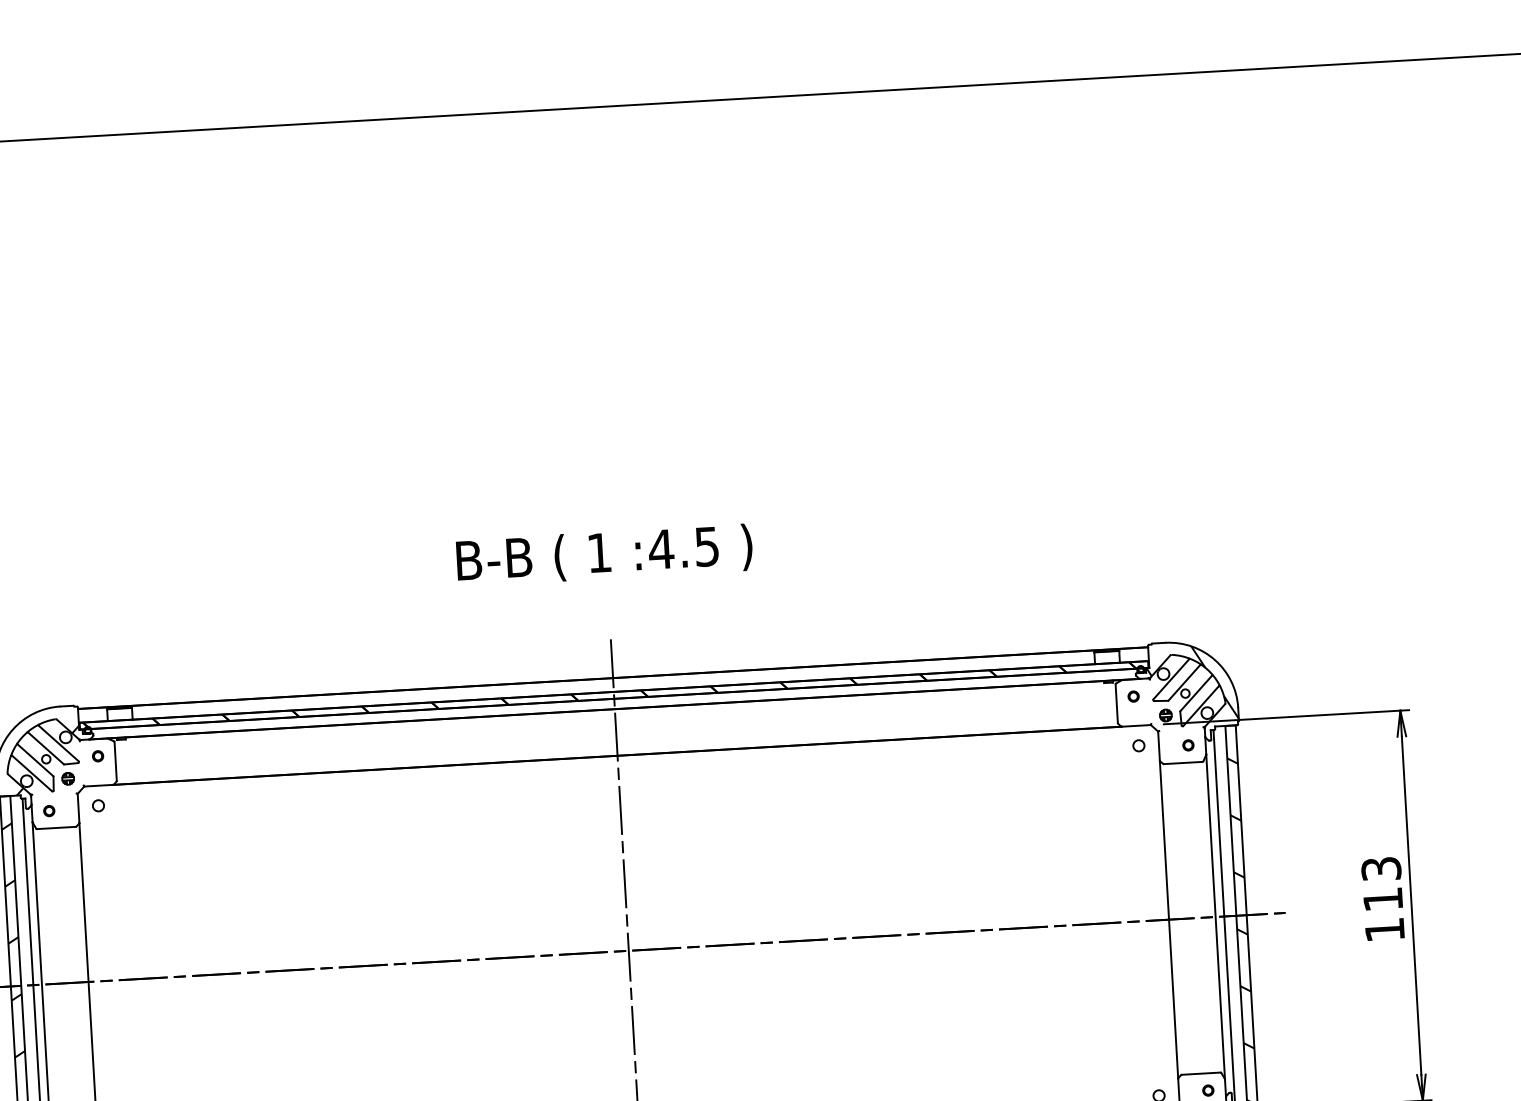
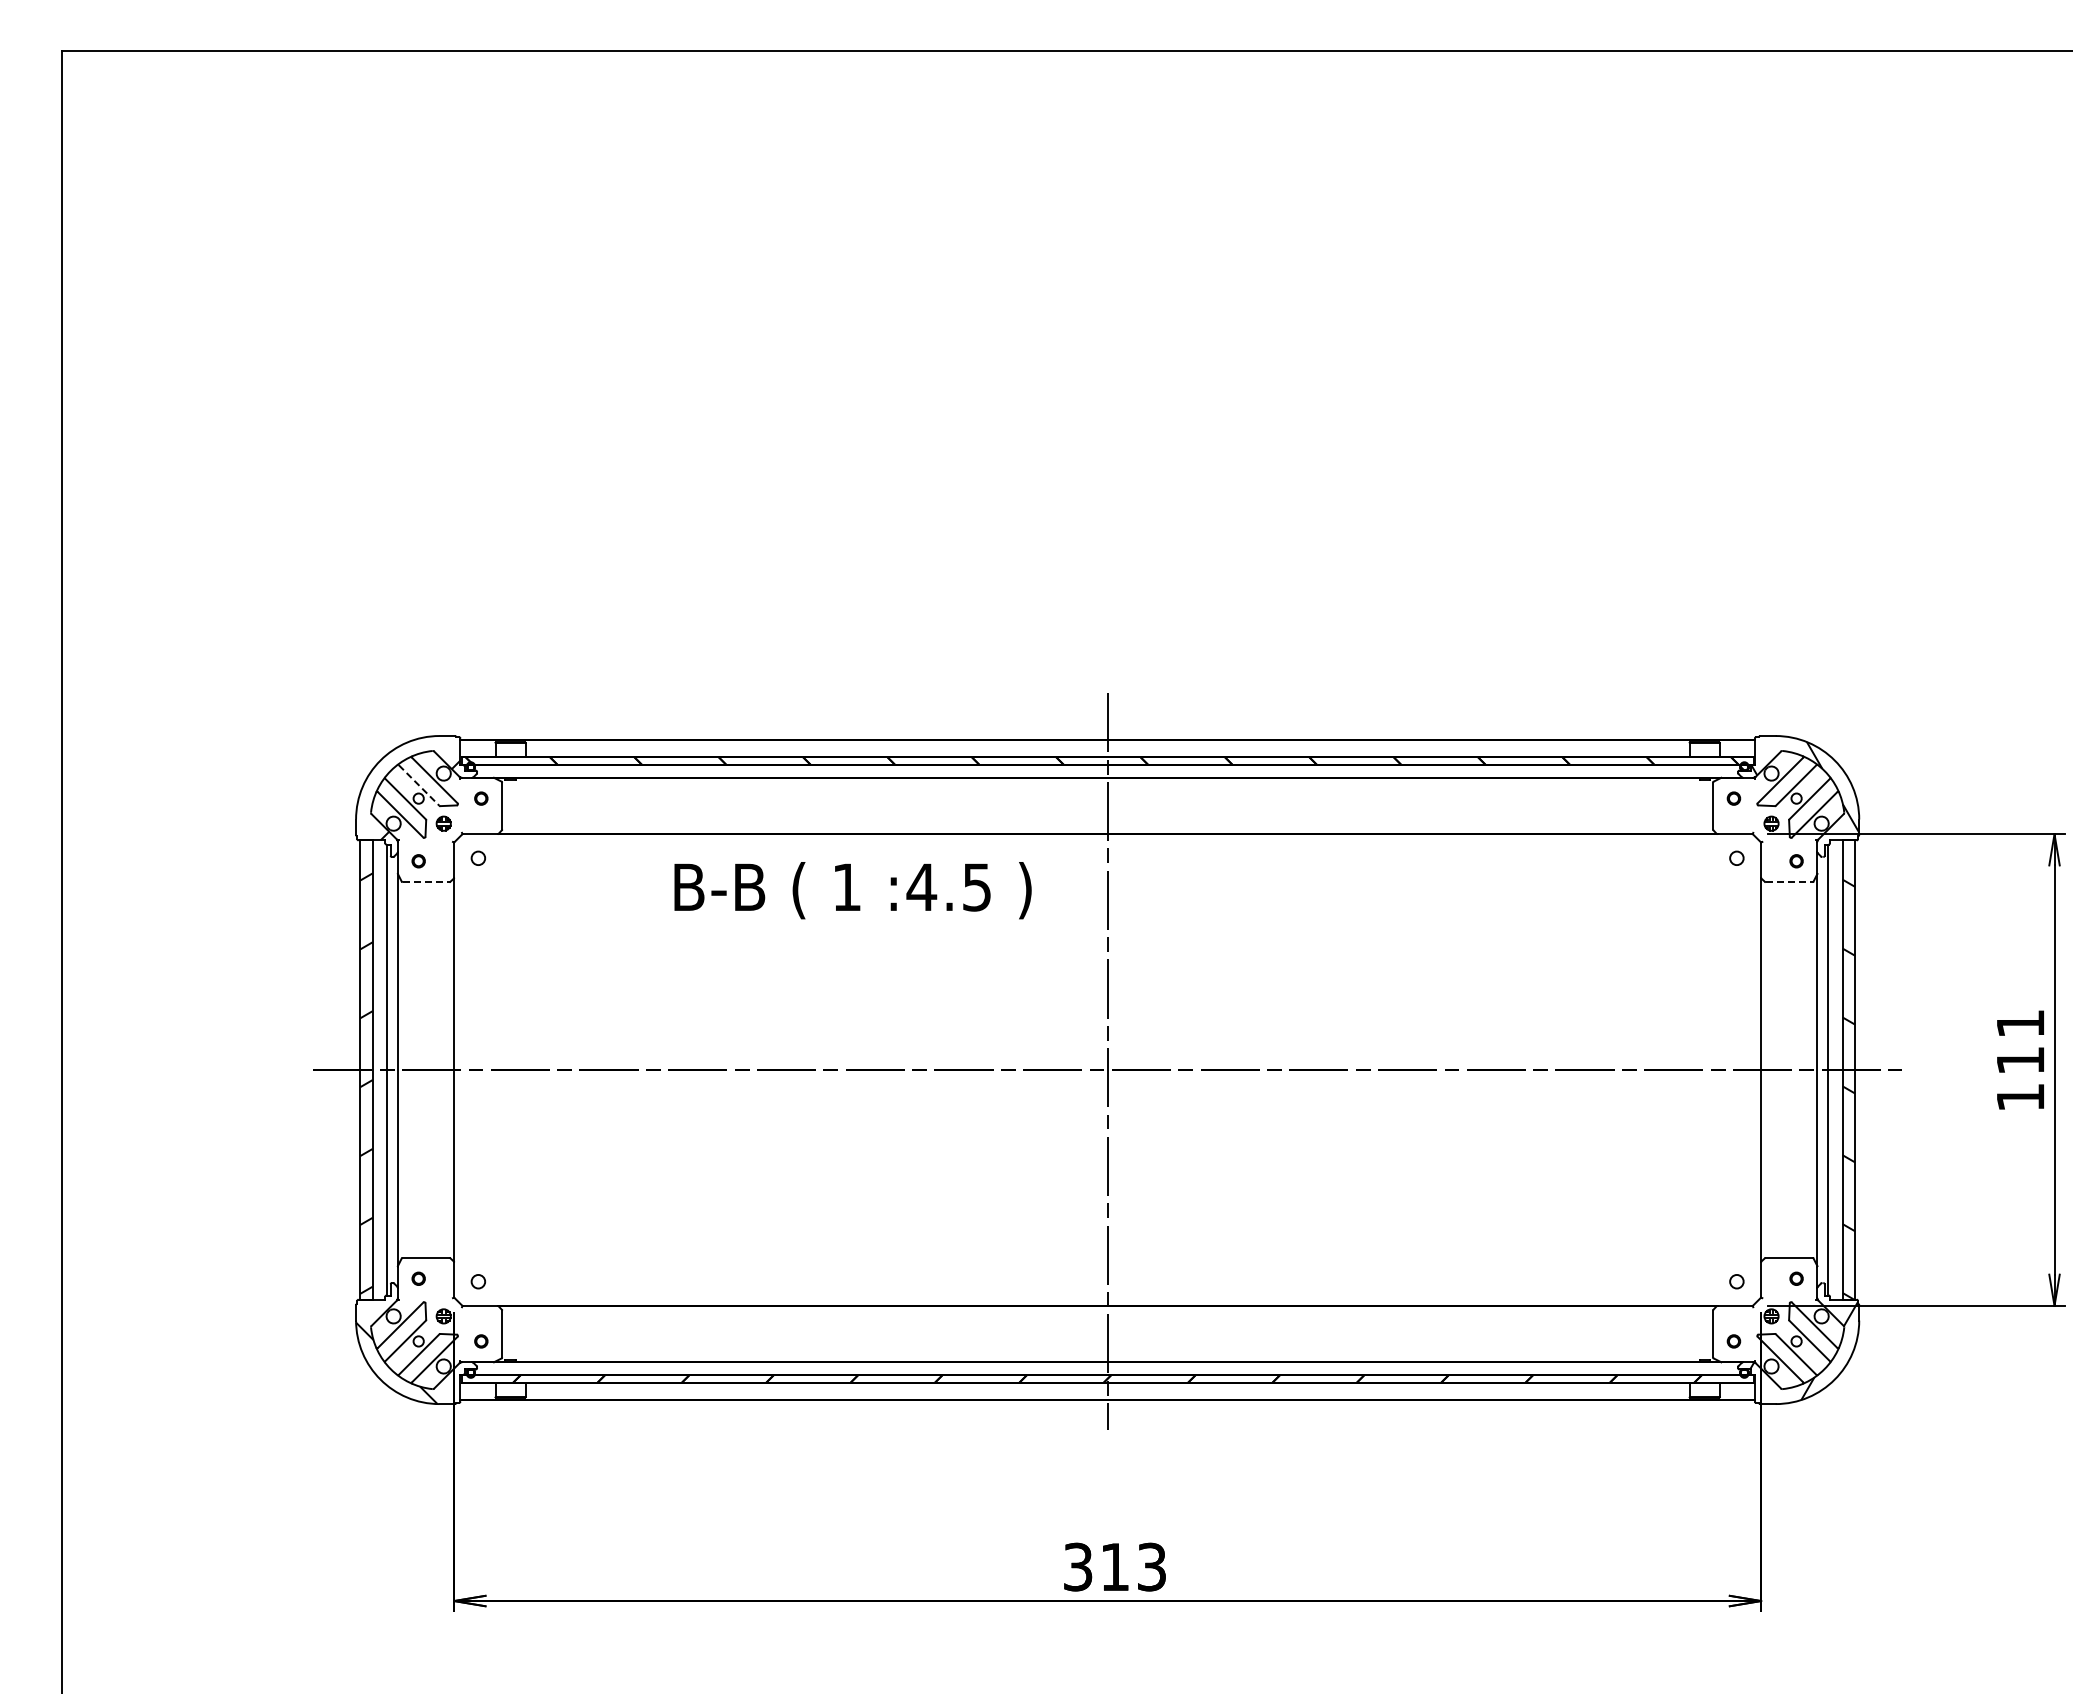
text: (604, 555) -> (852, 890), moved
line: (46, 748) -> (419, 785), solid -> dashed
line: (1183, 763) -> (1789, 882), solid -> dashed
line: (56, 828) -> (426, 882), solid -> dashed
text: (1381, 868) -> (2020, 1023), 113 -> 111

